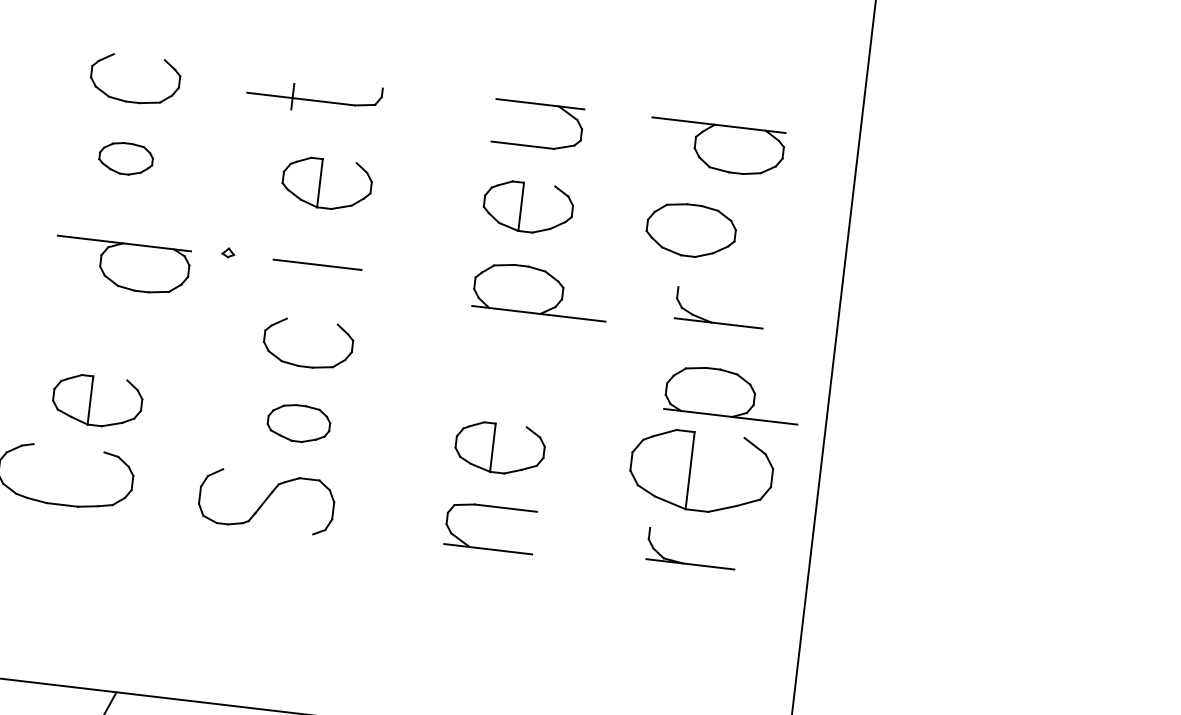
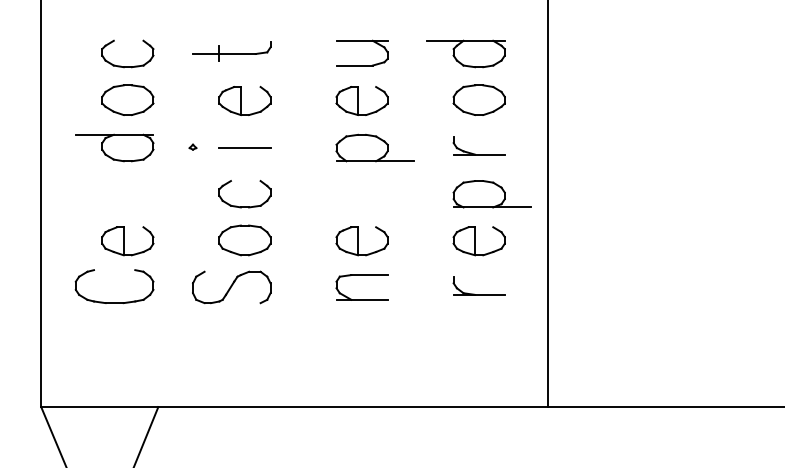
part: (125, 157) -> (127, 99), size x1.67
part: (690, 229) -> (478, 99), moved
part: (121, 265) -> (114, 147), moved
part: (298, 423) -> (244, 240), size x1.43
part: (699, 472) -> (478, 241), size x0.62

